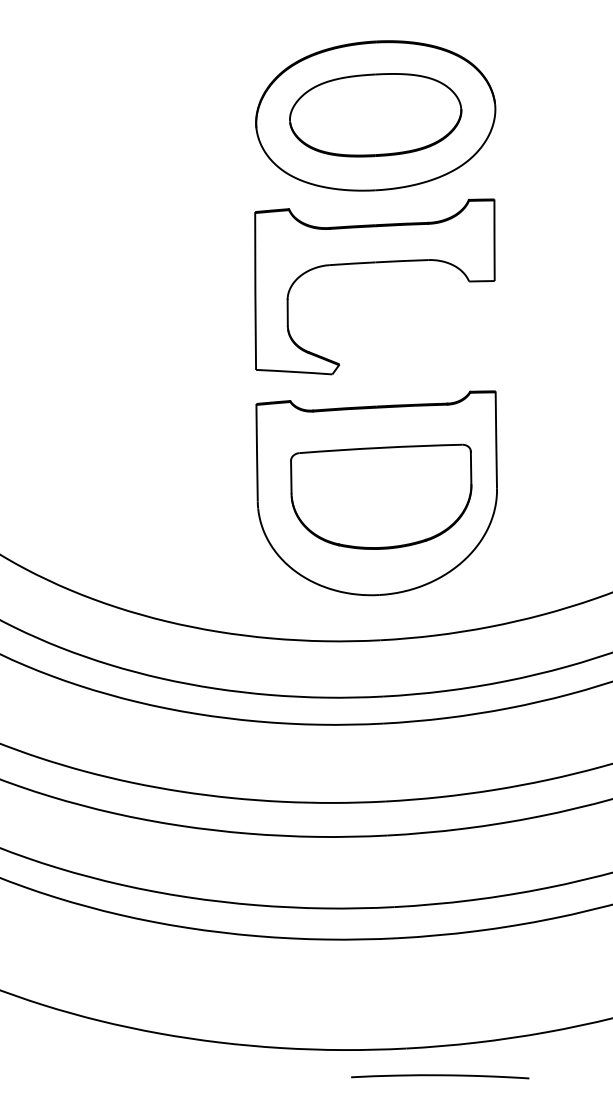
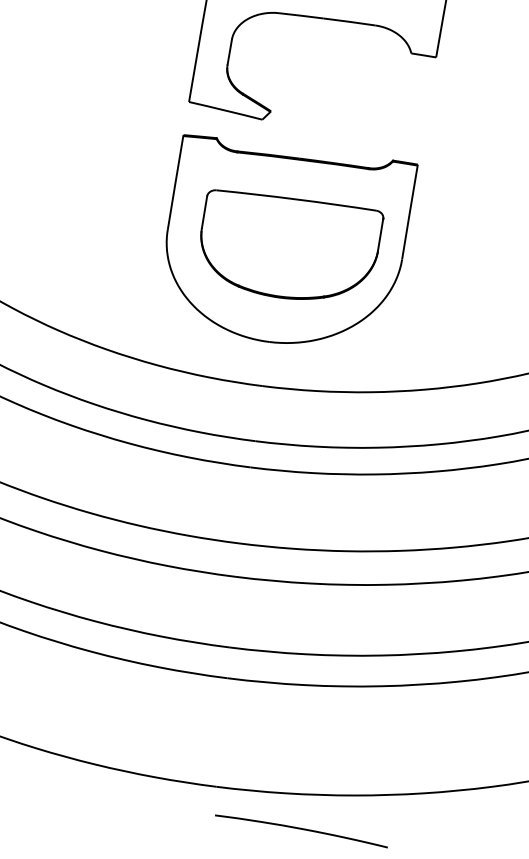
curve: (440, 1076) -> (301, 830), moved

